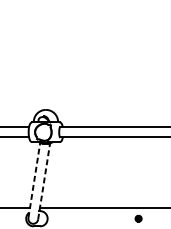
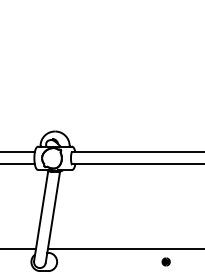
line: (34, 179) -> (41, 215), dashed -> solid
line: (43, 180) -> (52, 216), dashed -> solid

